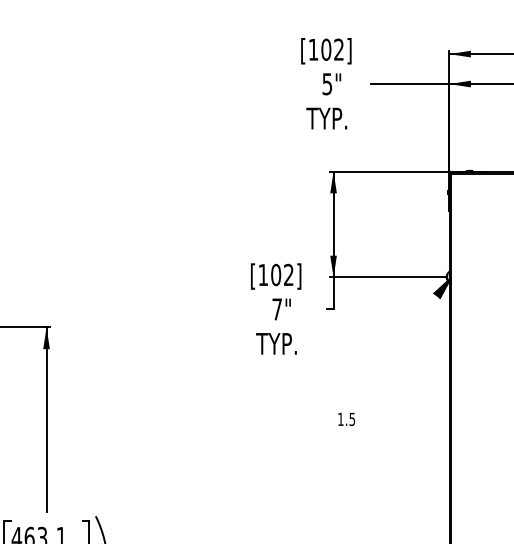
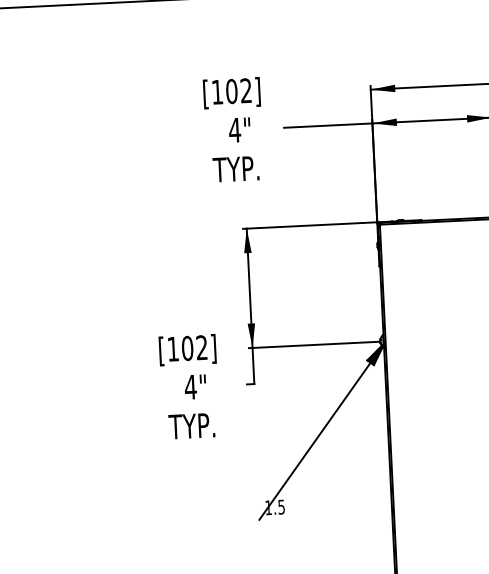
text: (327, 84) -> (235, 130), 5" -> 4"
text: (276, 309) -> (189, 387), 7" -> 4"
line: (384, 362) -> (314, 441), added

